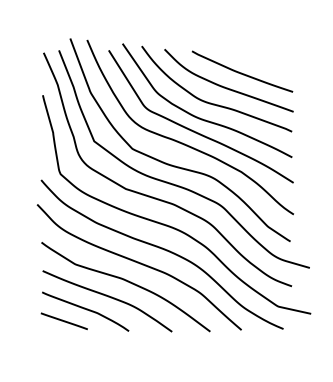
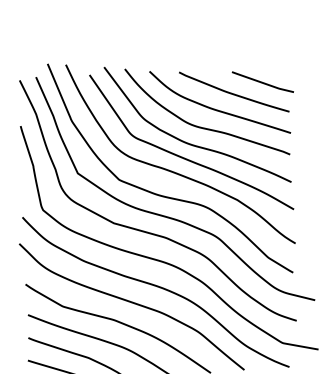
line: (269, 63) -> (262, 82), added

